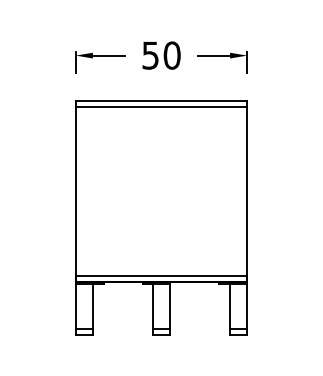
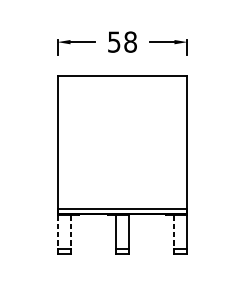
text: (171, 55) -> (130, 42), 50 -> 58
line: (161, 106) -> (122, 80), removed
line: (76, 306) -> (58, 232), solid -> dashed
line: (93, 306) -> (70, 232), solid -> dashed
line: (229, 306) -> (174, 232), solid -> dashed

